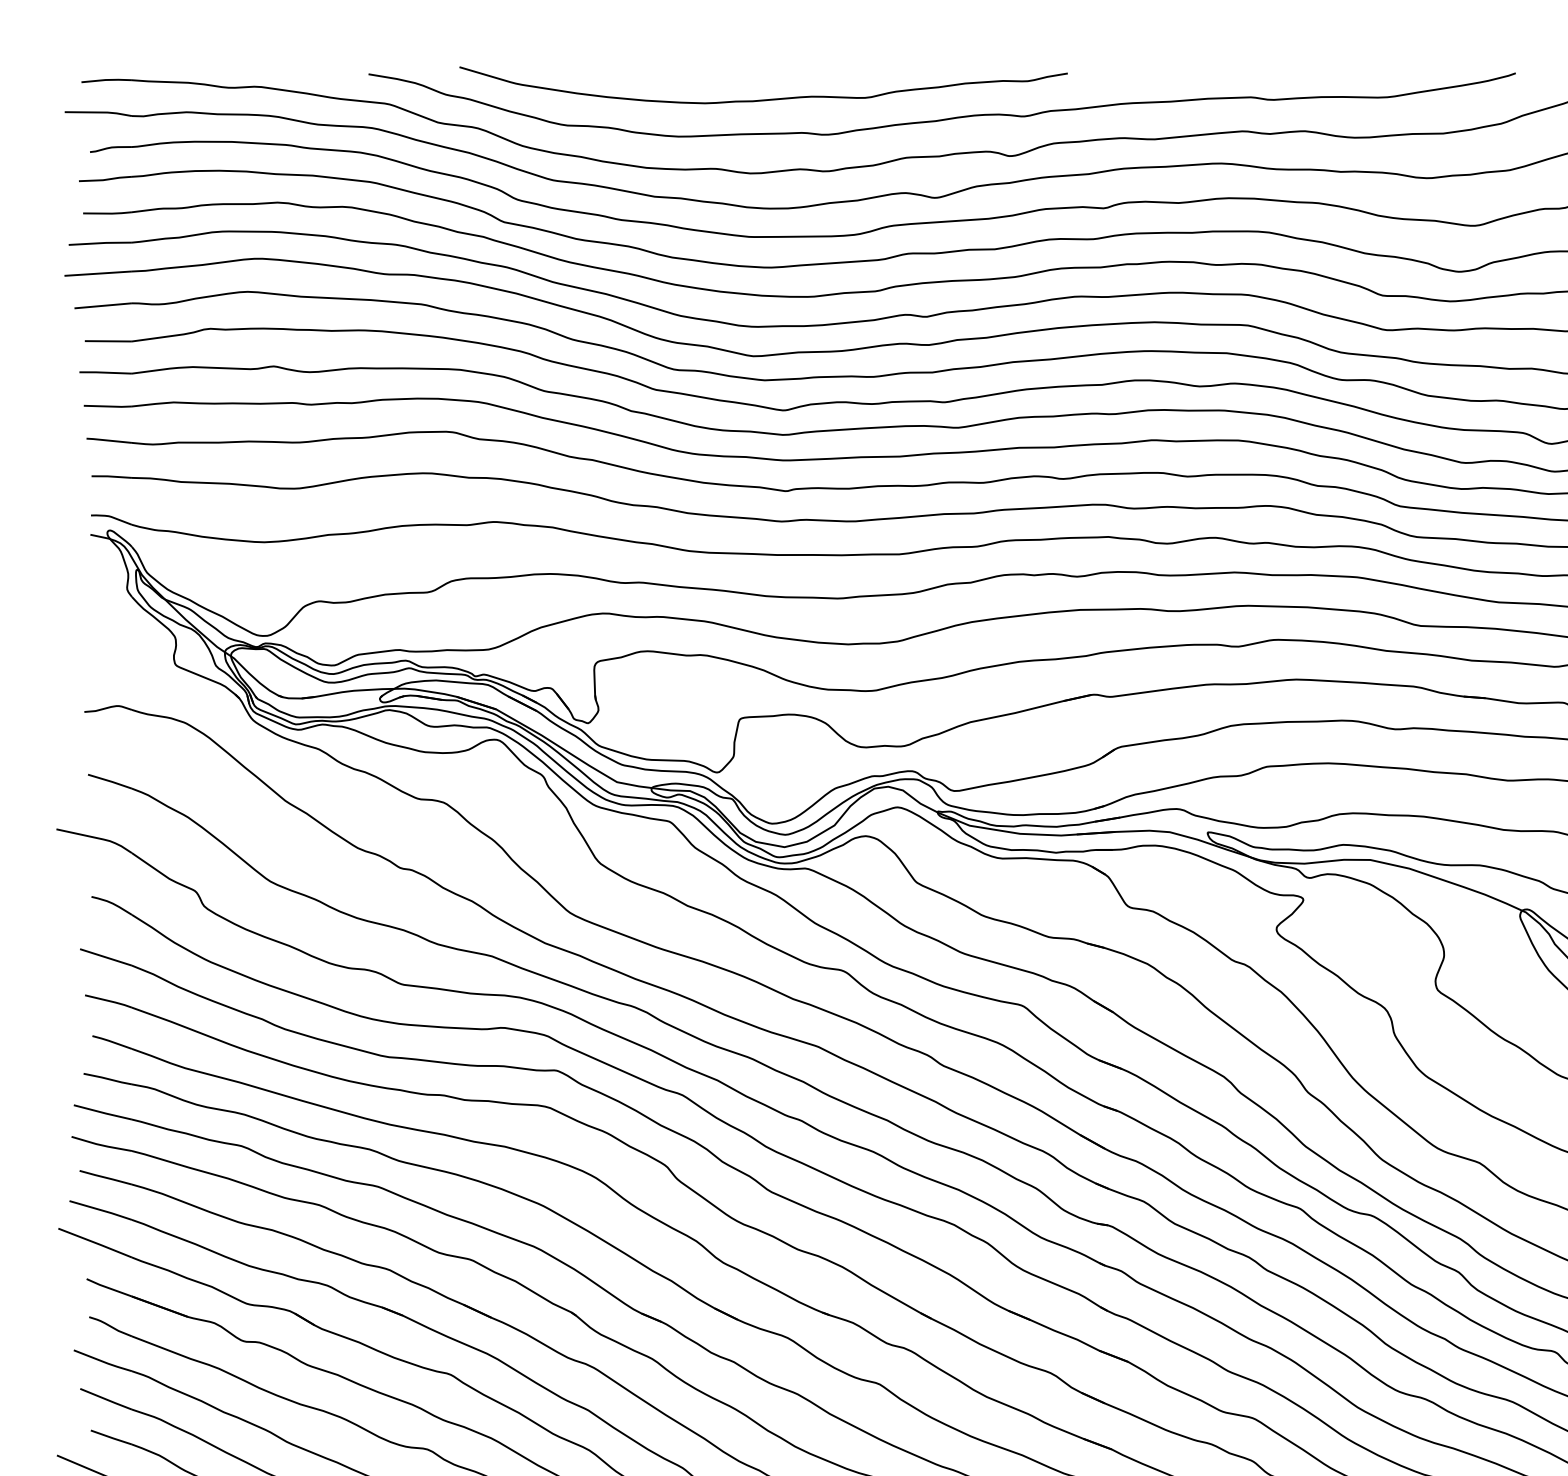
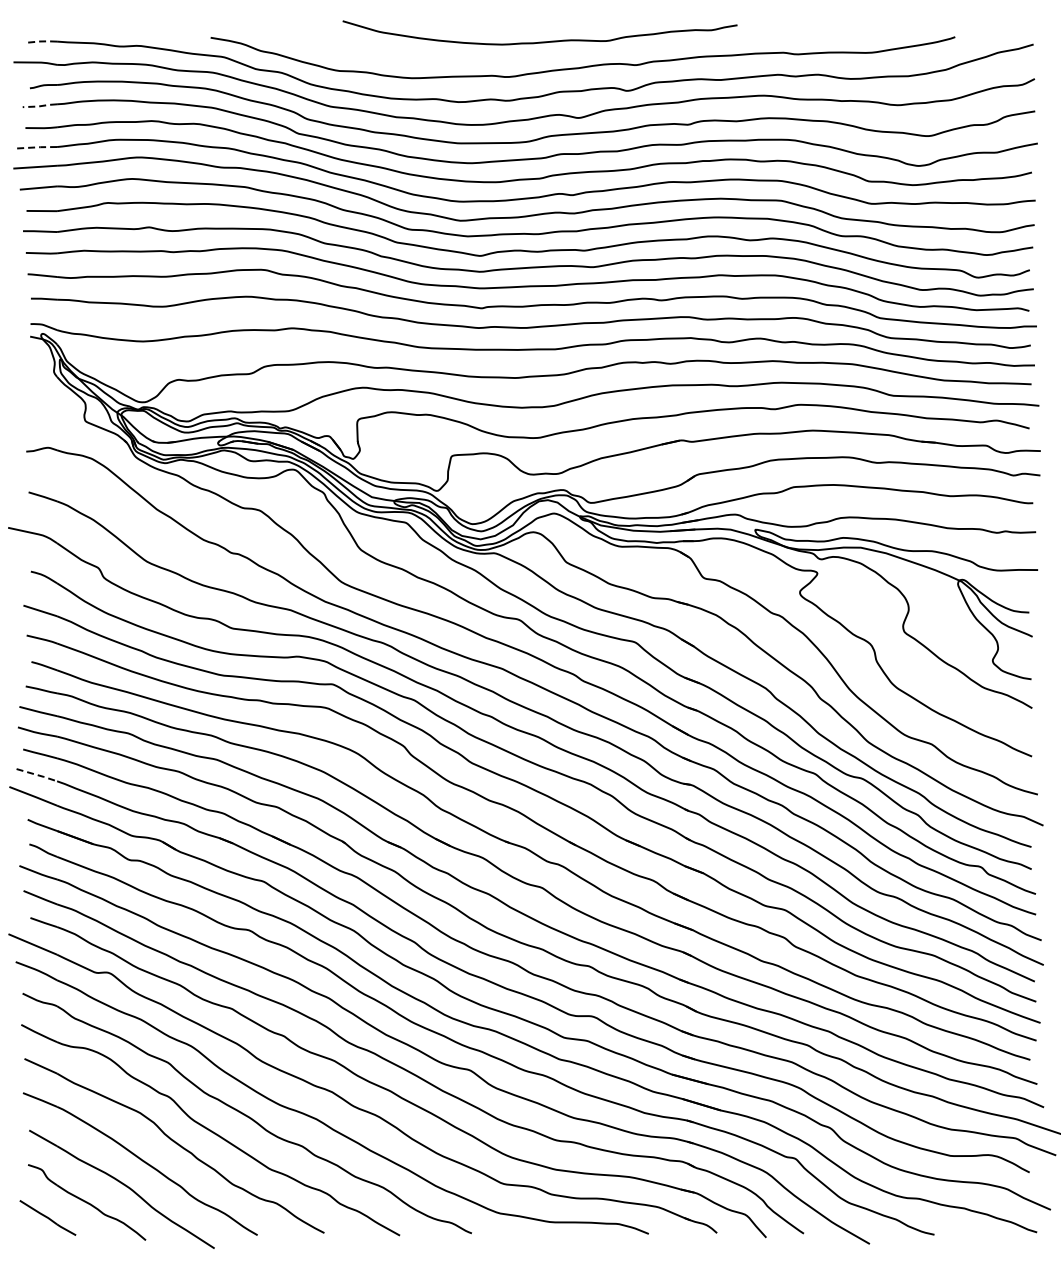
line: (106, 80) -> (40, 41), solid -> dashed
curve: (762, 98) -> (539, 41), moved
line: (106, 180) -> (40, 106), solid -> dashed
line: (100, 243) -> (36, 147), solid -> dashed
line: (101, 1210) -> (37, 775), solid -> dashed

